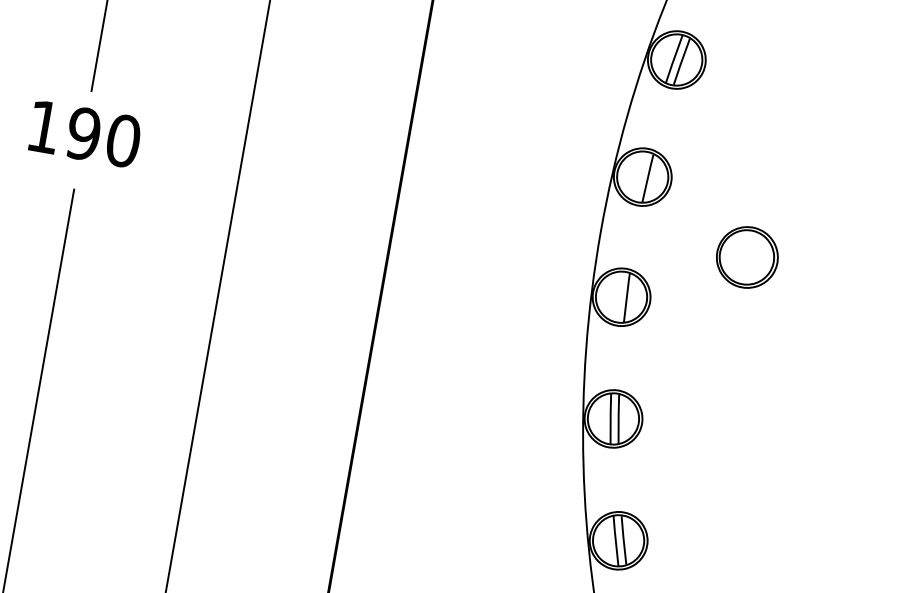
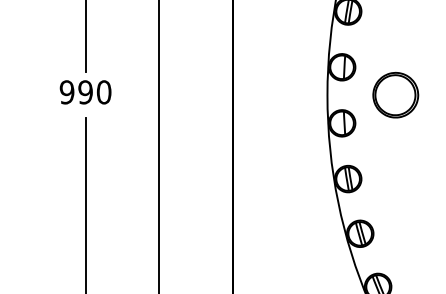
text: (42, 127) -> (66, 92), 190 -> 990
part: (746, 257) -> (395, 95), size x1.6

